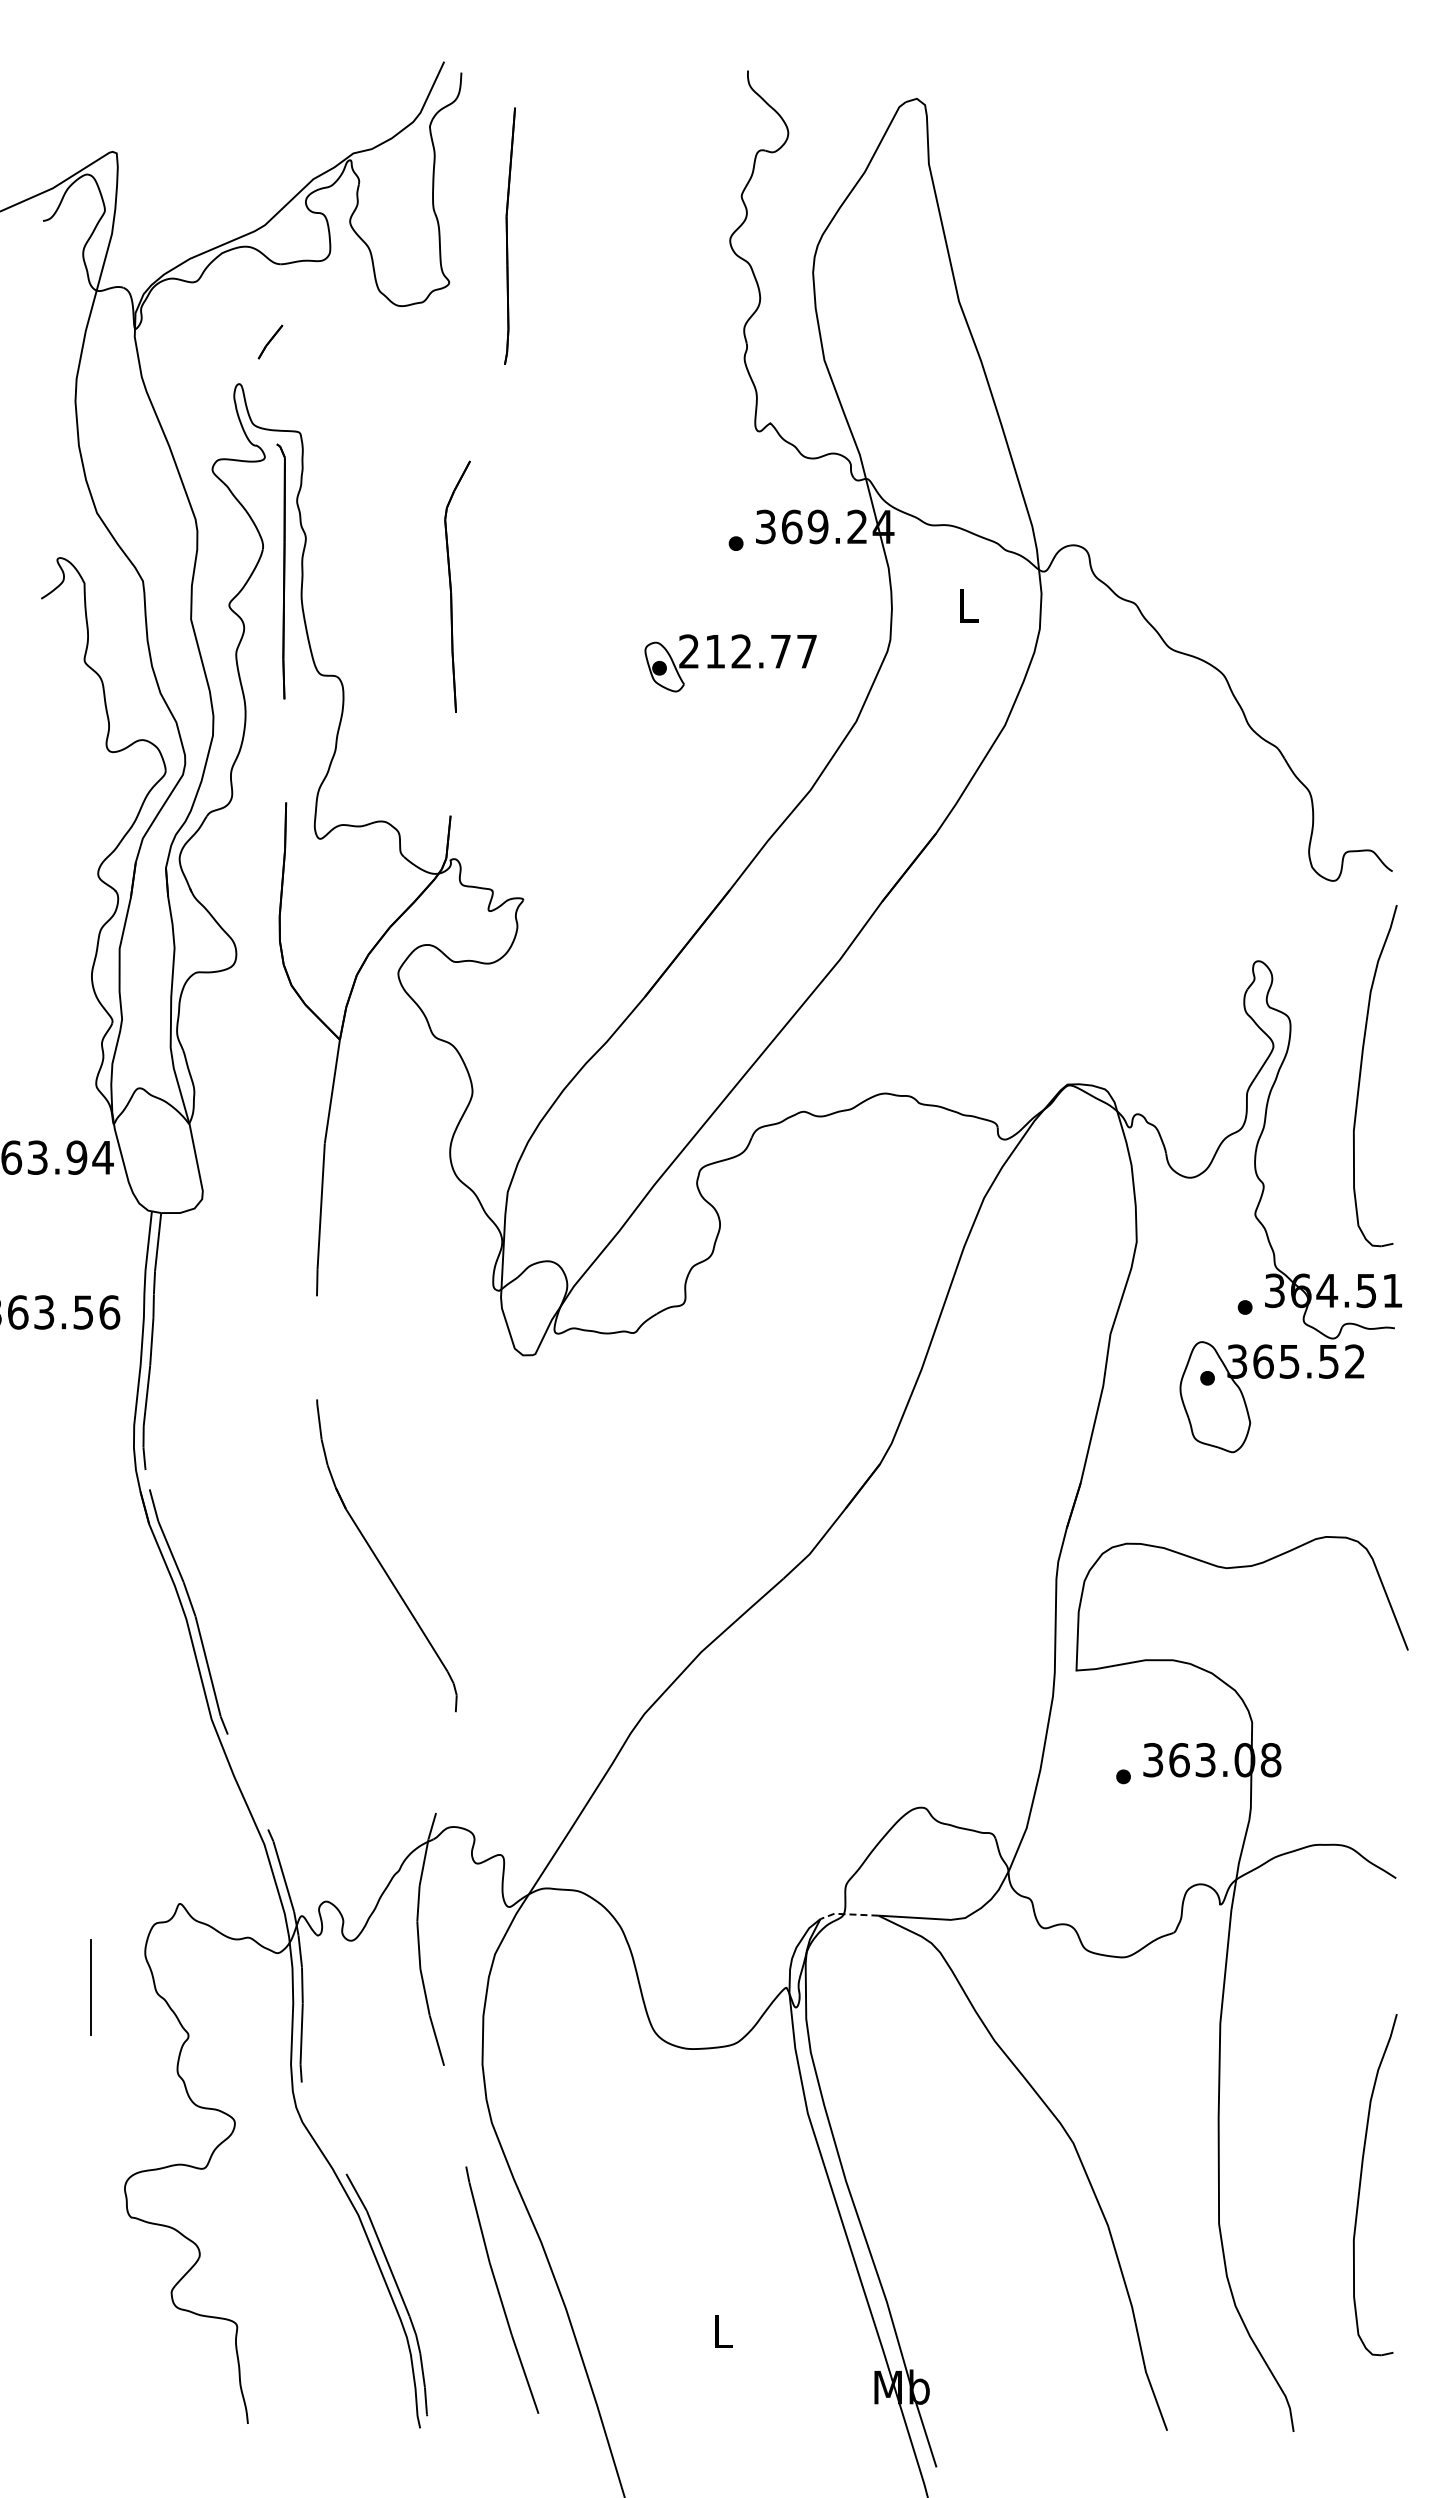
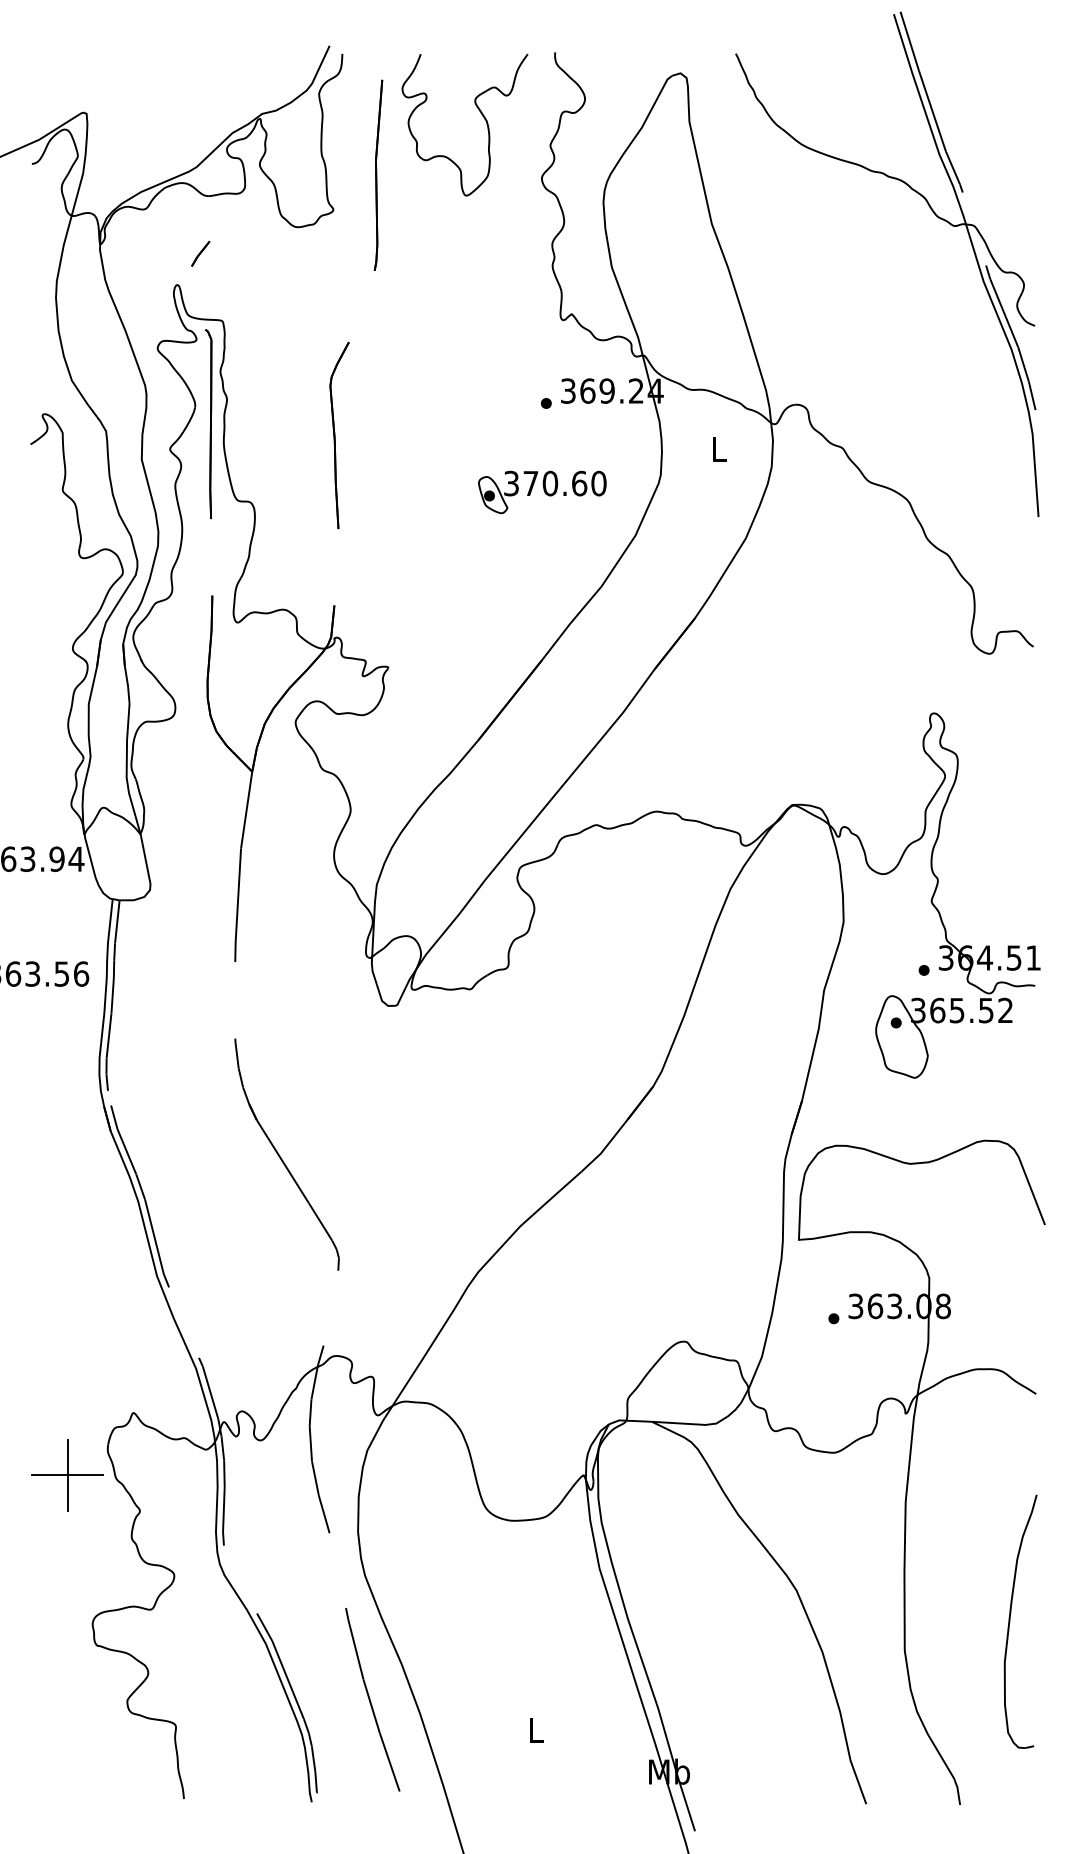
part: (649, 155) -> (482, 115), added
part: (1260, 290) -> (935, 215), added
text: (748, 651) -> (555, 483), 212.77 -> 370.60
part: (1361, 1073) -> (1010, 796), removed
line: (848, 1914) -> (629, 1420), dashed -> solid
line: (91, 1987) -> (67, 1475), added

